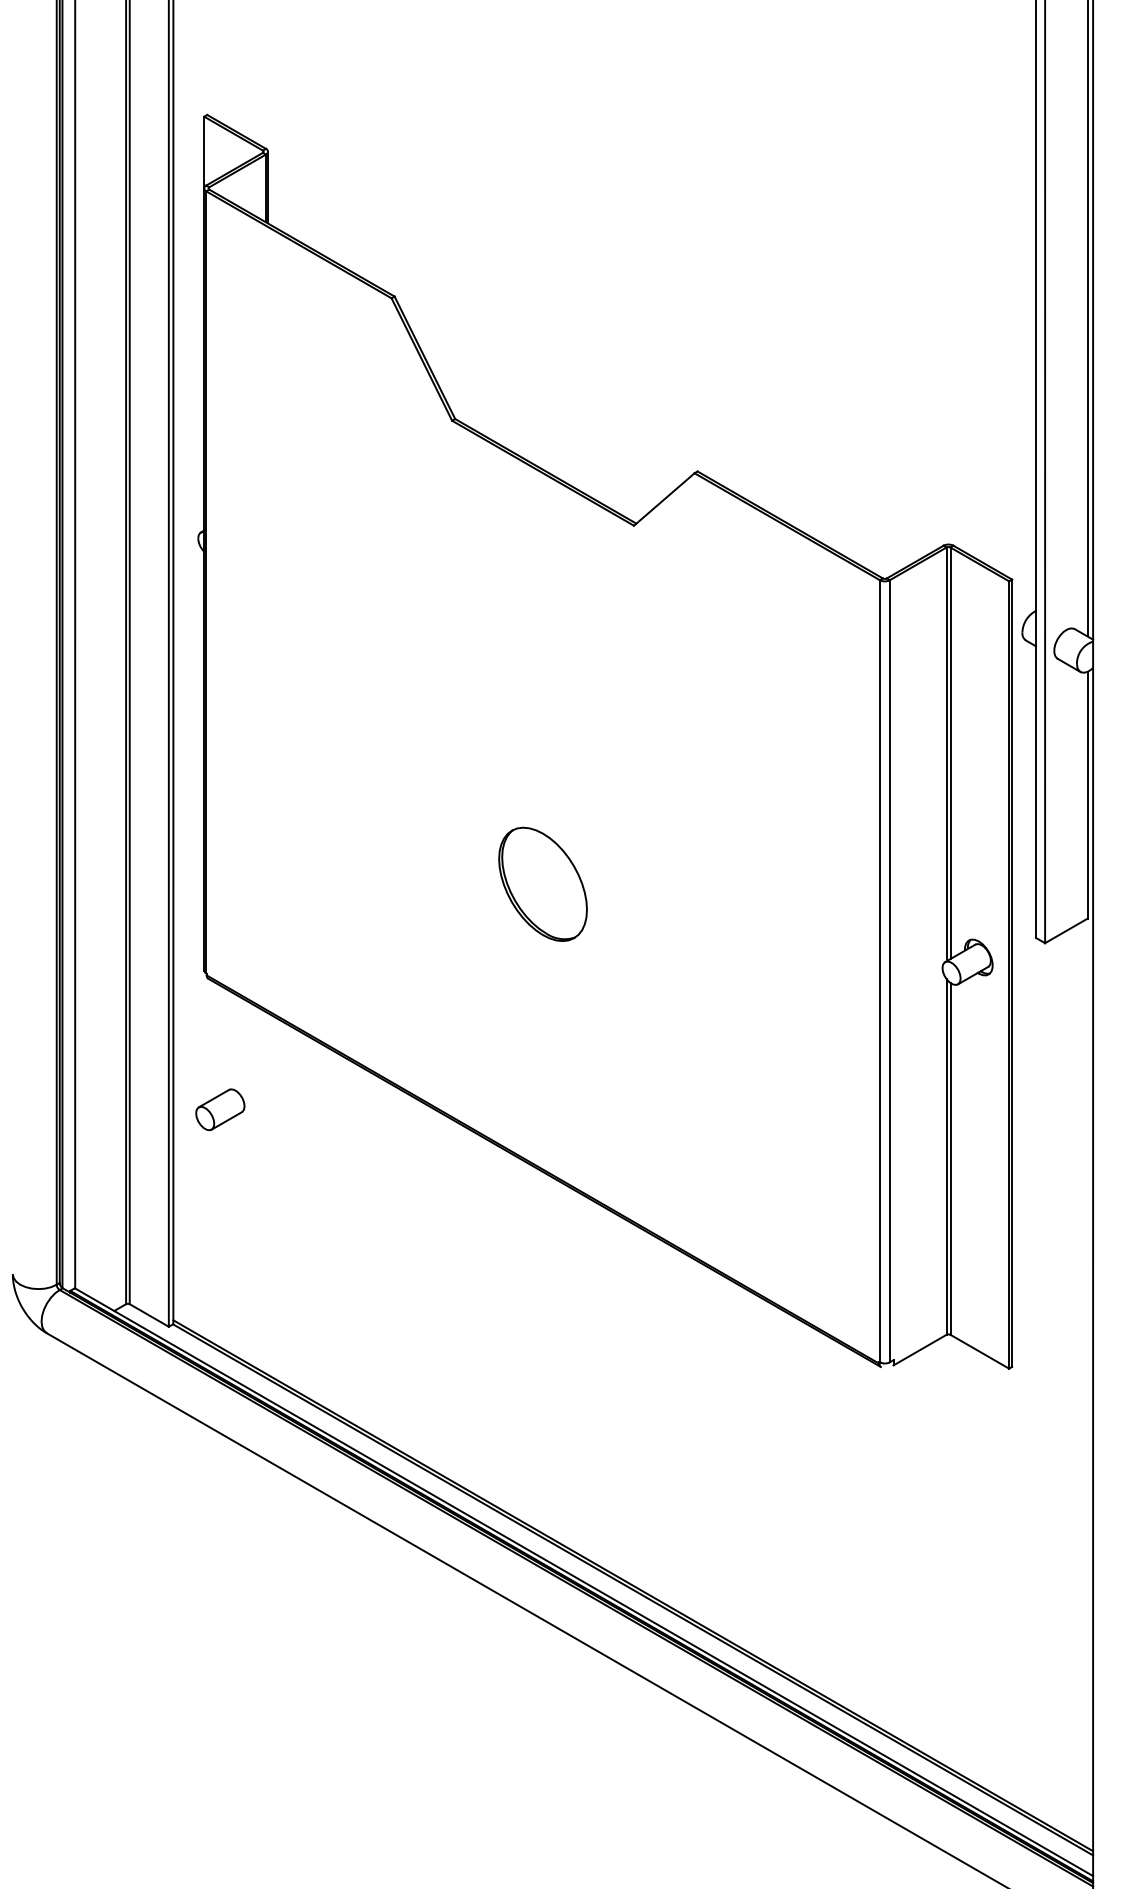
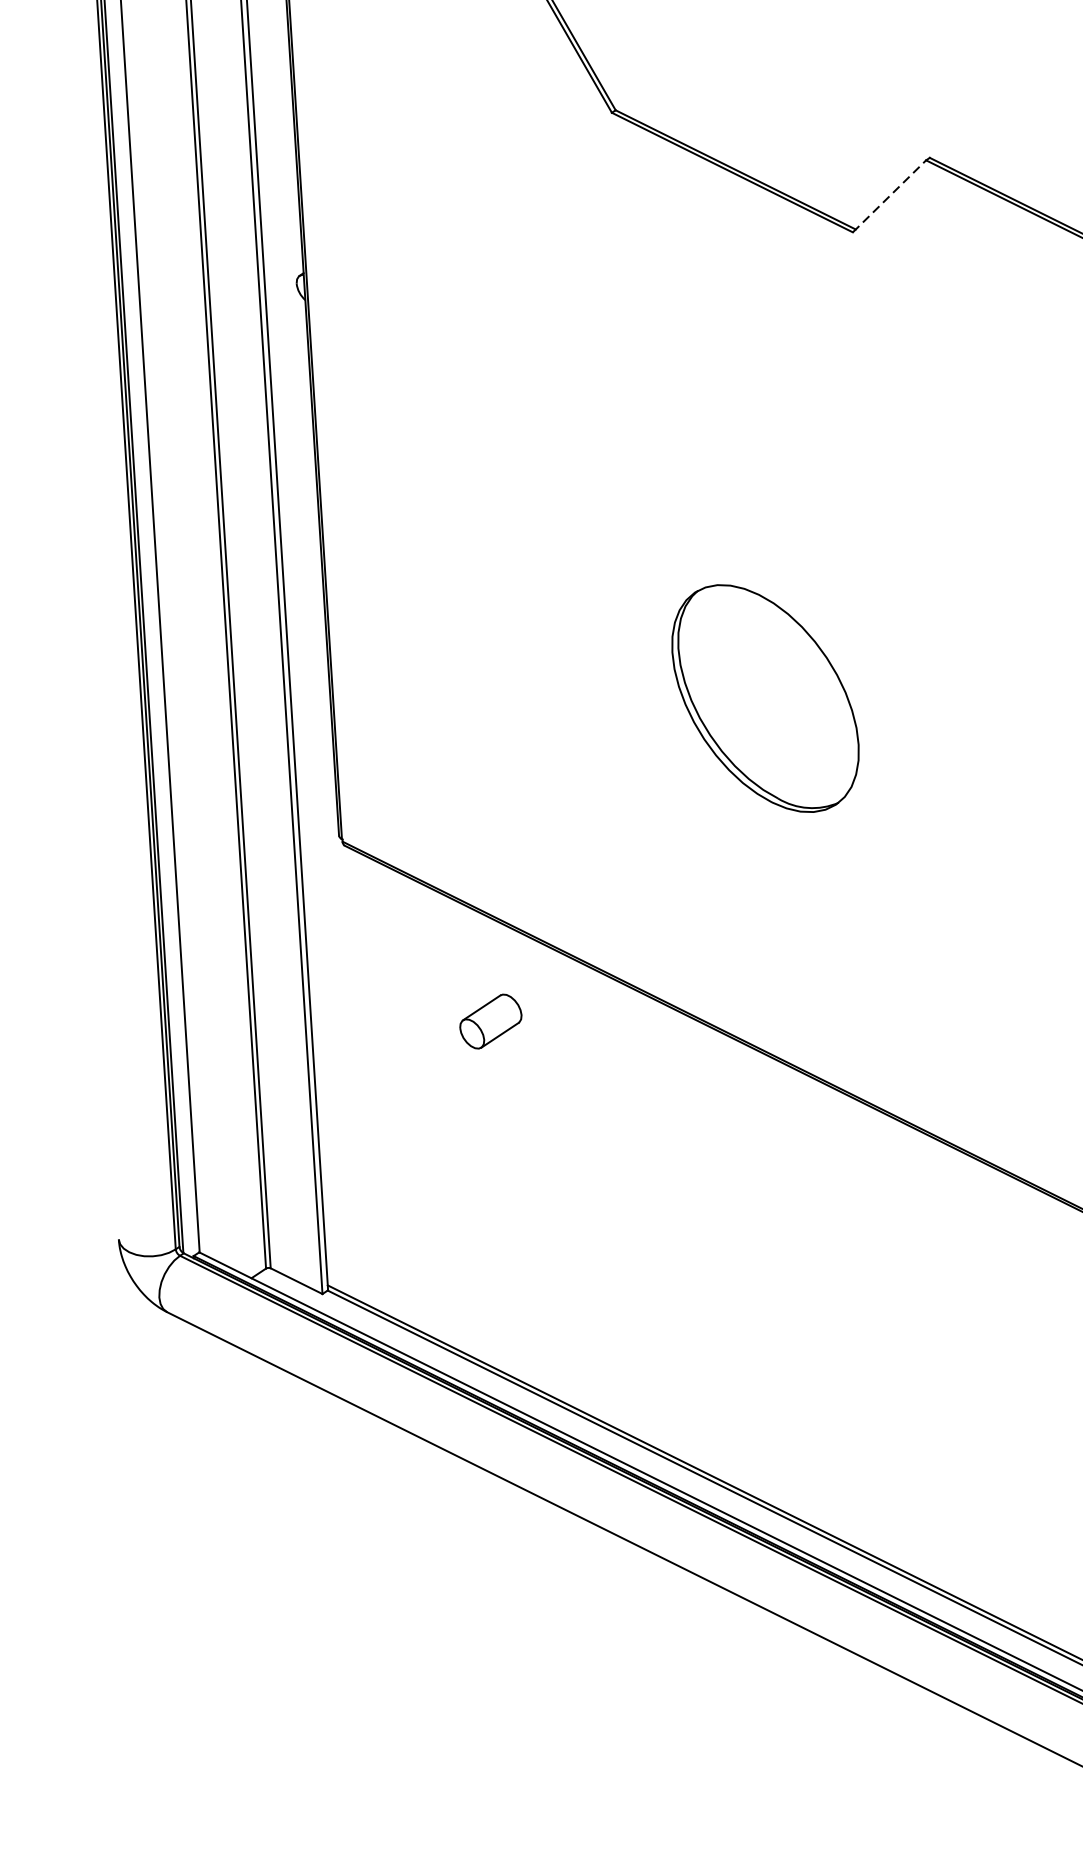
line: (664, 499) -> (889, 196), solid -> dashed
part: (542, 883) -> (764, 697), size x1.6
part: (220, 1109) -> (491, 1021), moved

